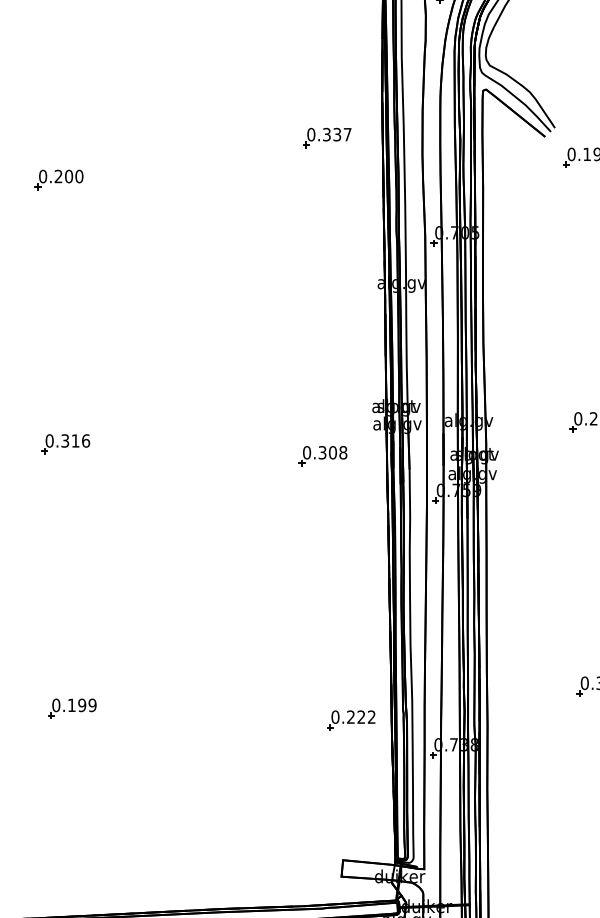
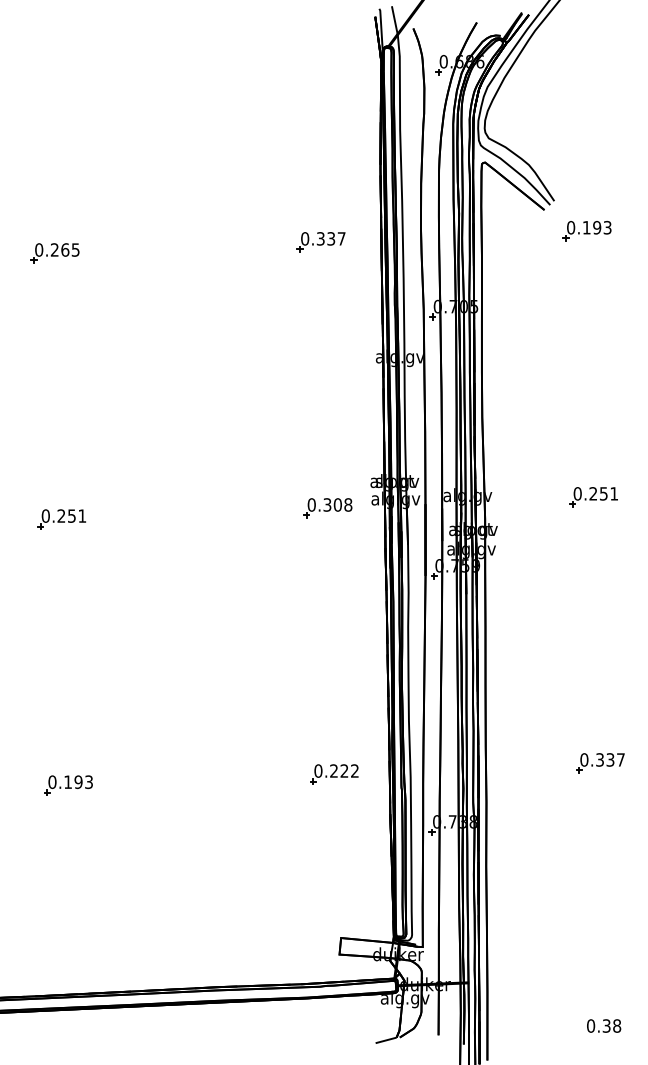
part: (326, 138) -> (320, 242), moved
text: (74, 176) -> (70, 249), 0.200 -> 0.265
text: (75, 440) -> (71, 515), 0.316 -> 0.251
part: (322, 456) -> (327, 508), moved
text: (93, 704) -> (89, 781), 0.199 -> 0.193
part: (351, 720) -> (334, 774), moved

